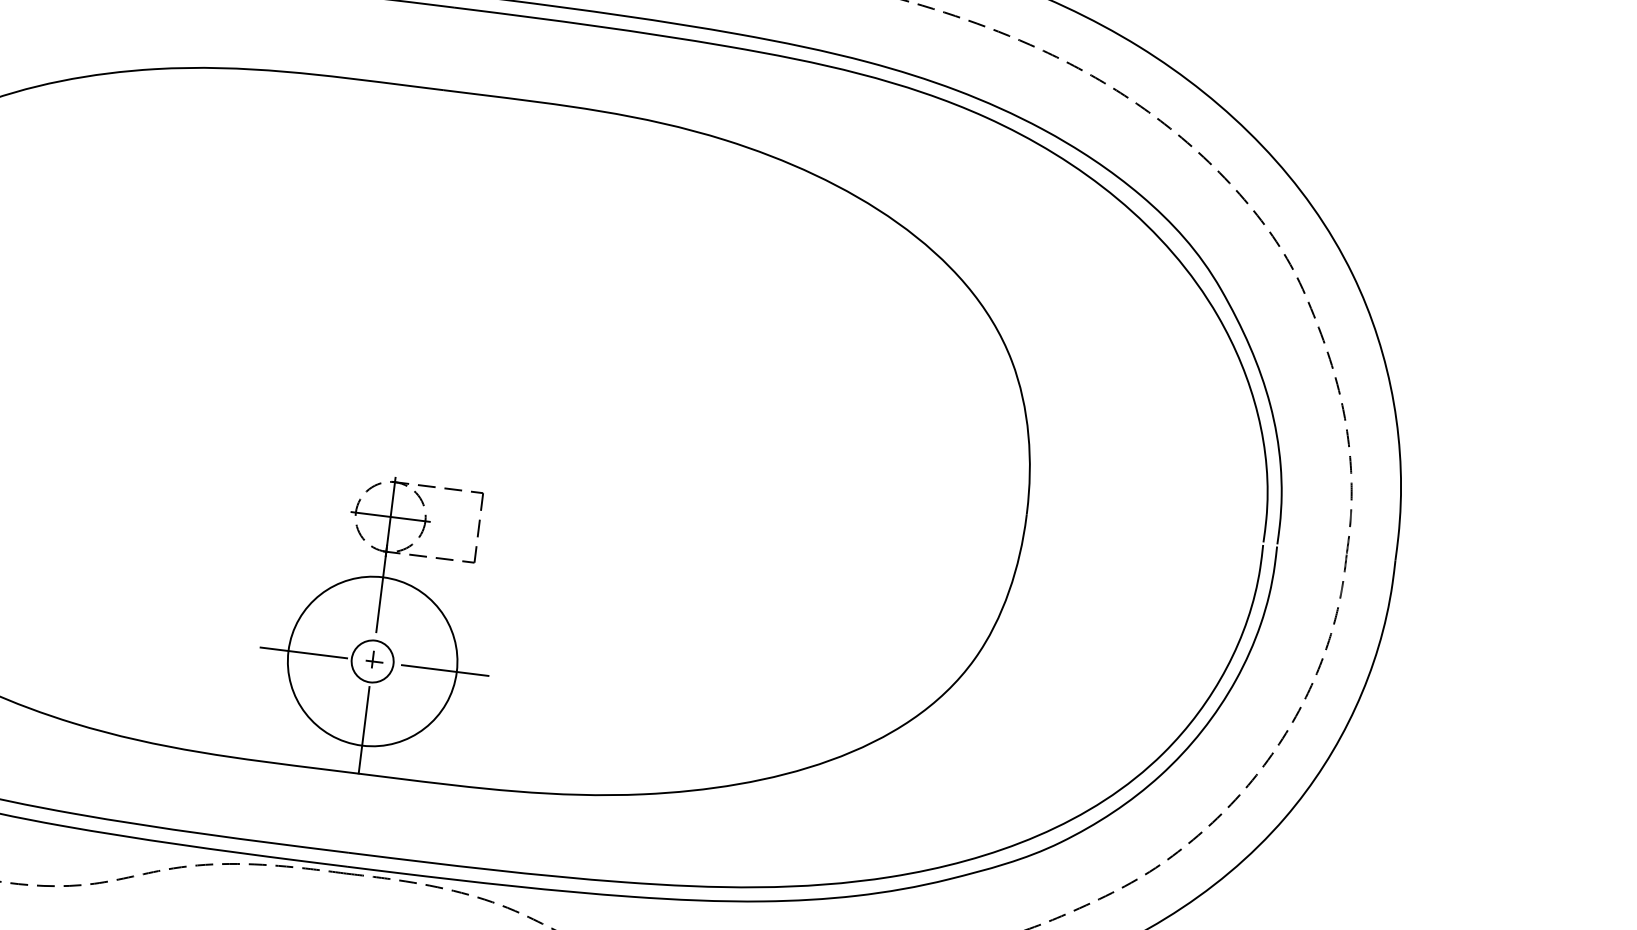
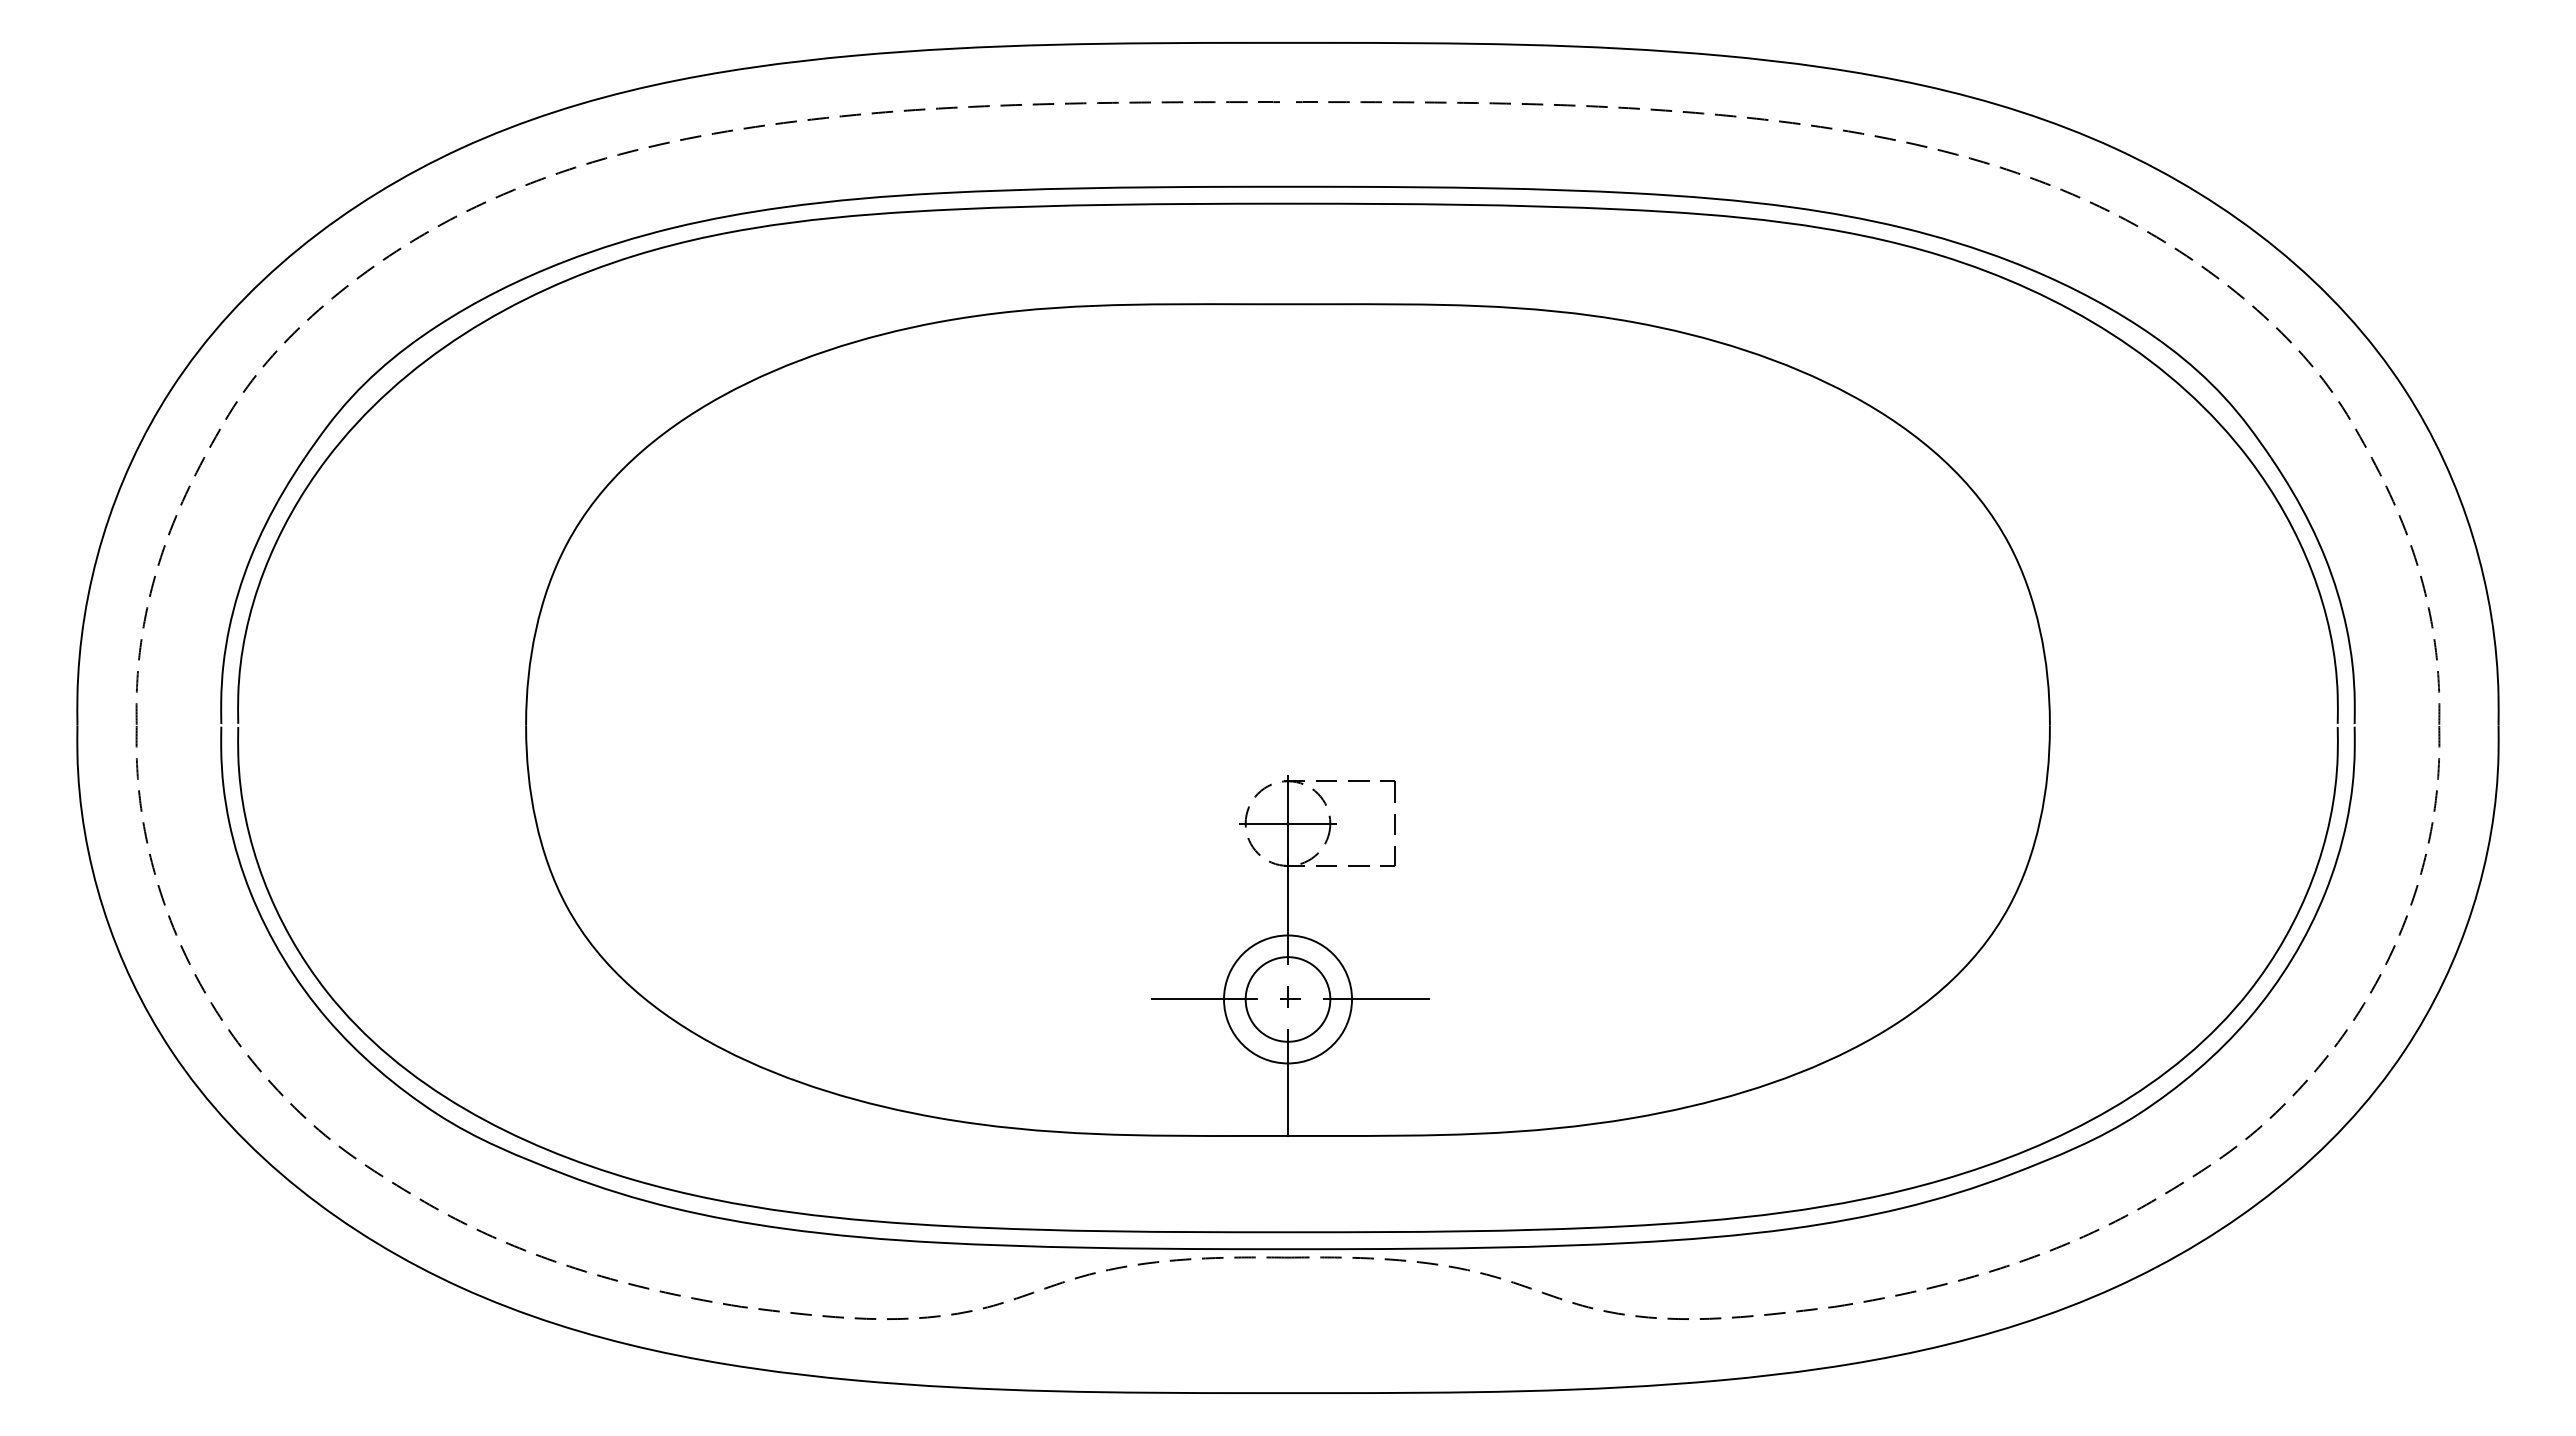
circle: (372, 661) -> (1287, 999), size x1.67
circle: (373, 661) -> (1288, 999), size x0.62

